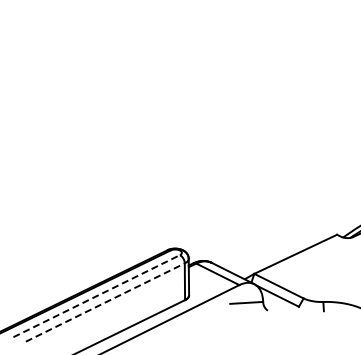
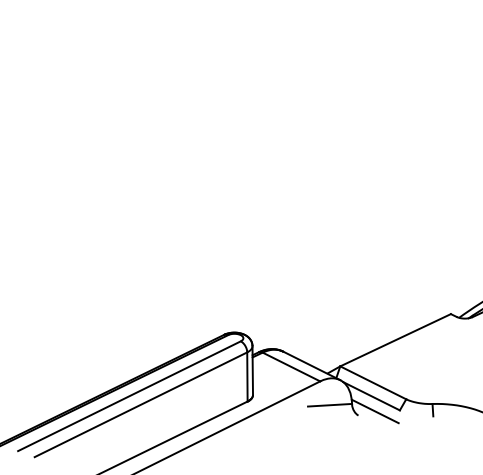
line: (96, 296) -> (129, 396), dashed -> solid
line: (105, 302) -> (141, 404), dashed -> solid
line: (280, 307) -> (375, 411), added

